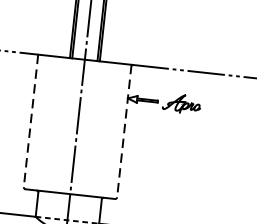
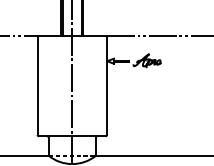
line: (30, 122) -> (37, 86), dashed -> solid
line: (124, 132) -> (107, 86), dashed -> solid

